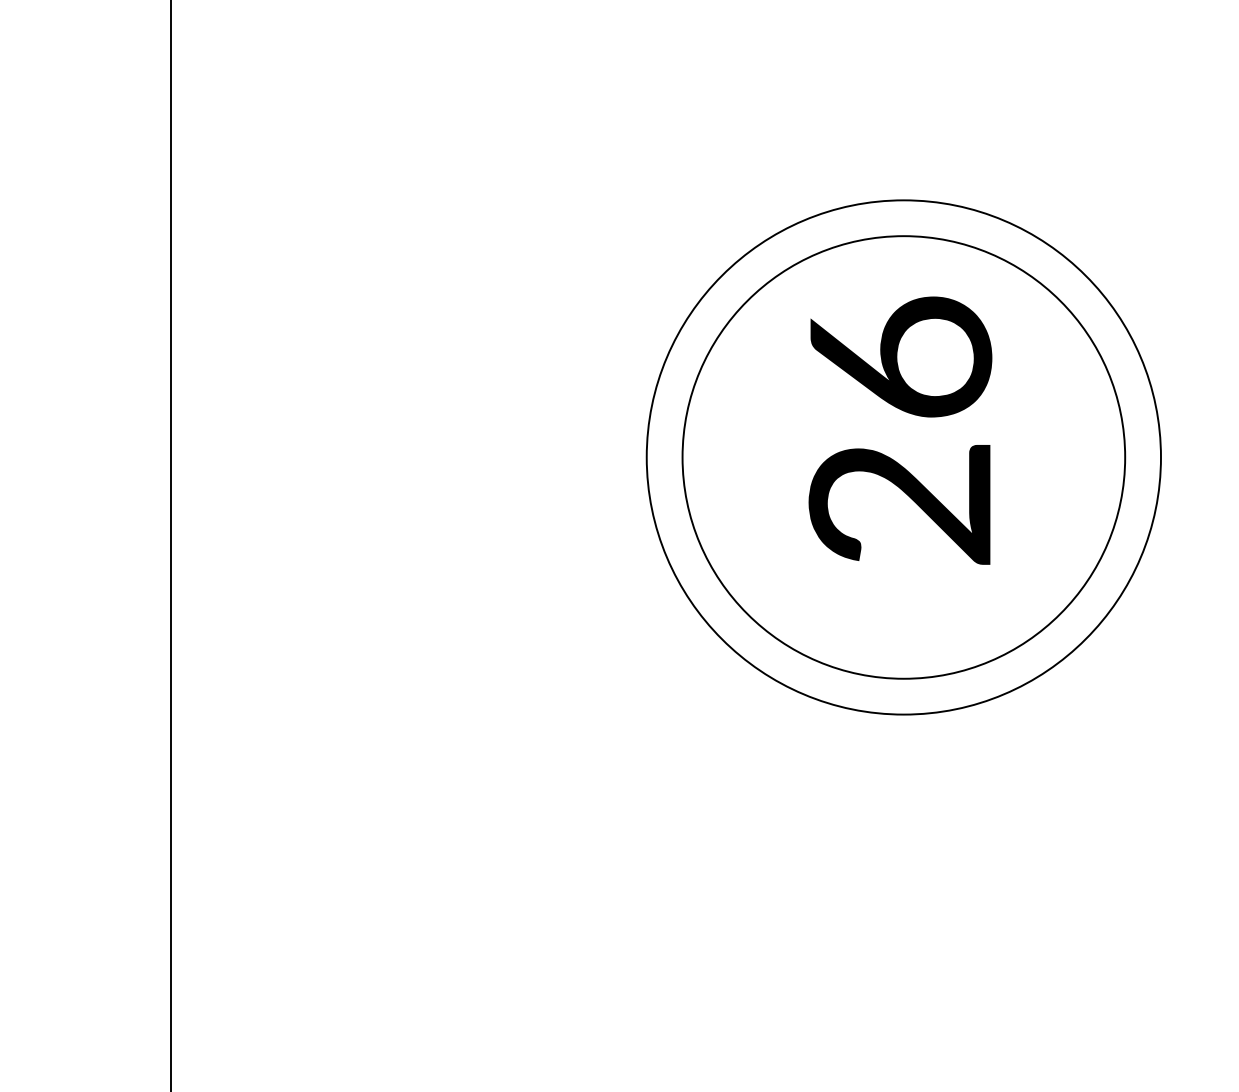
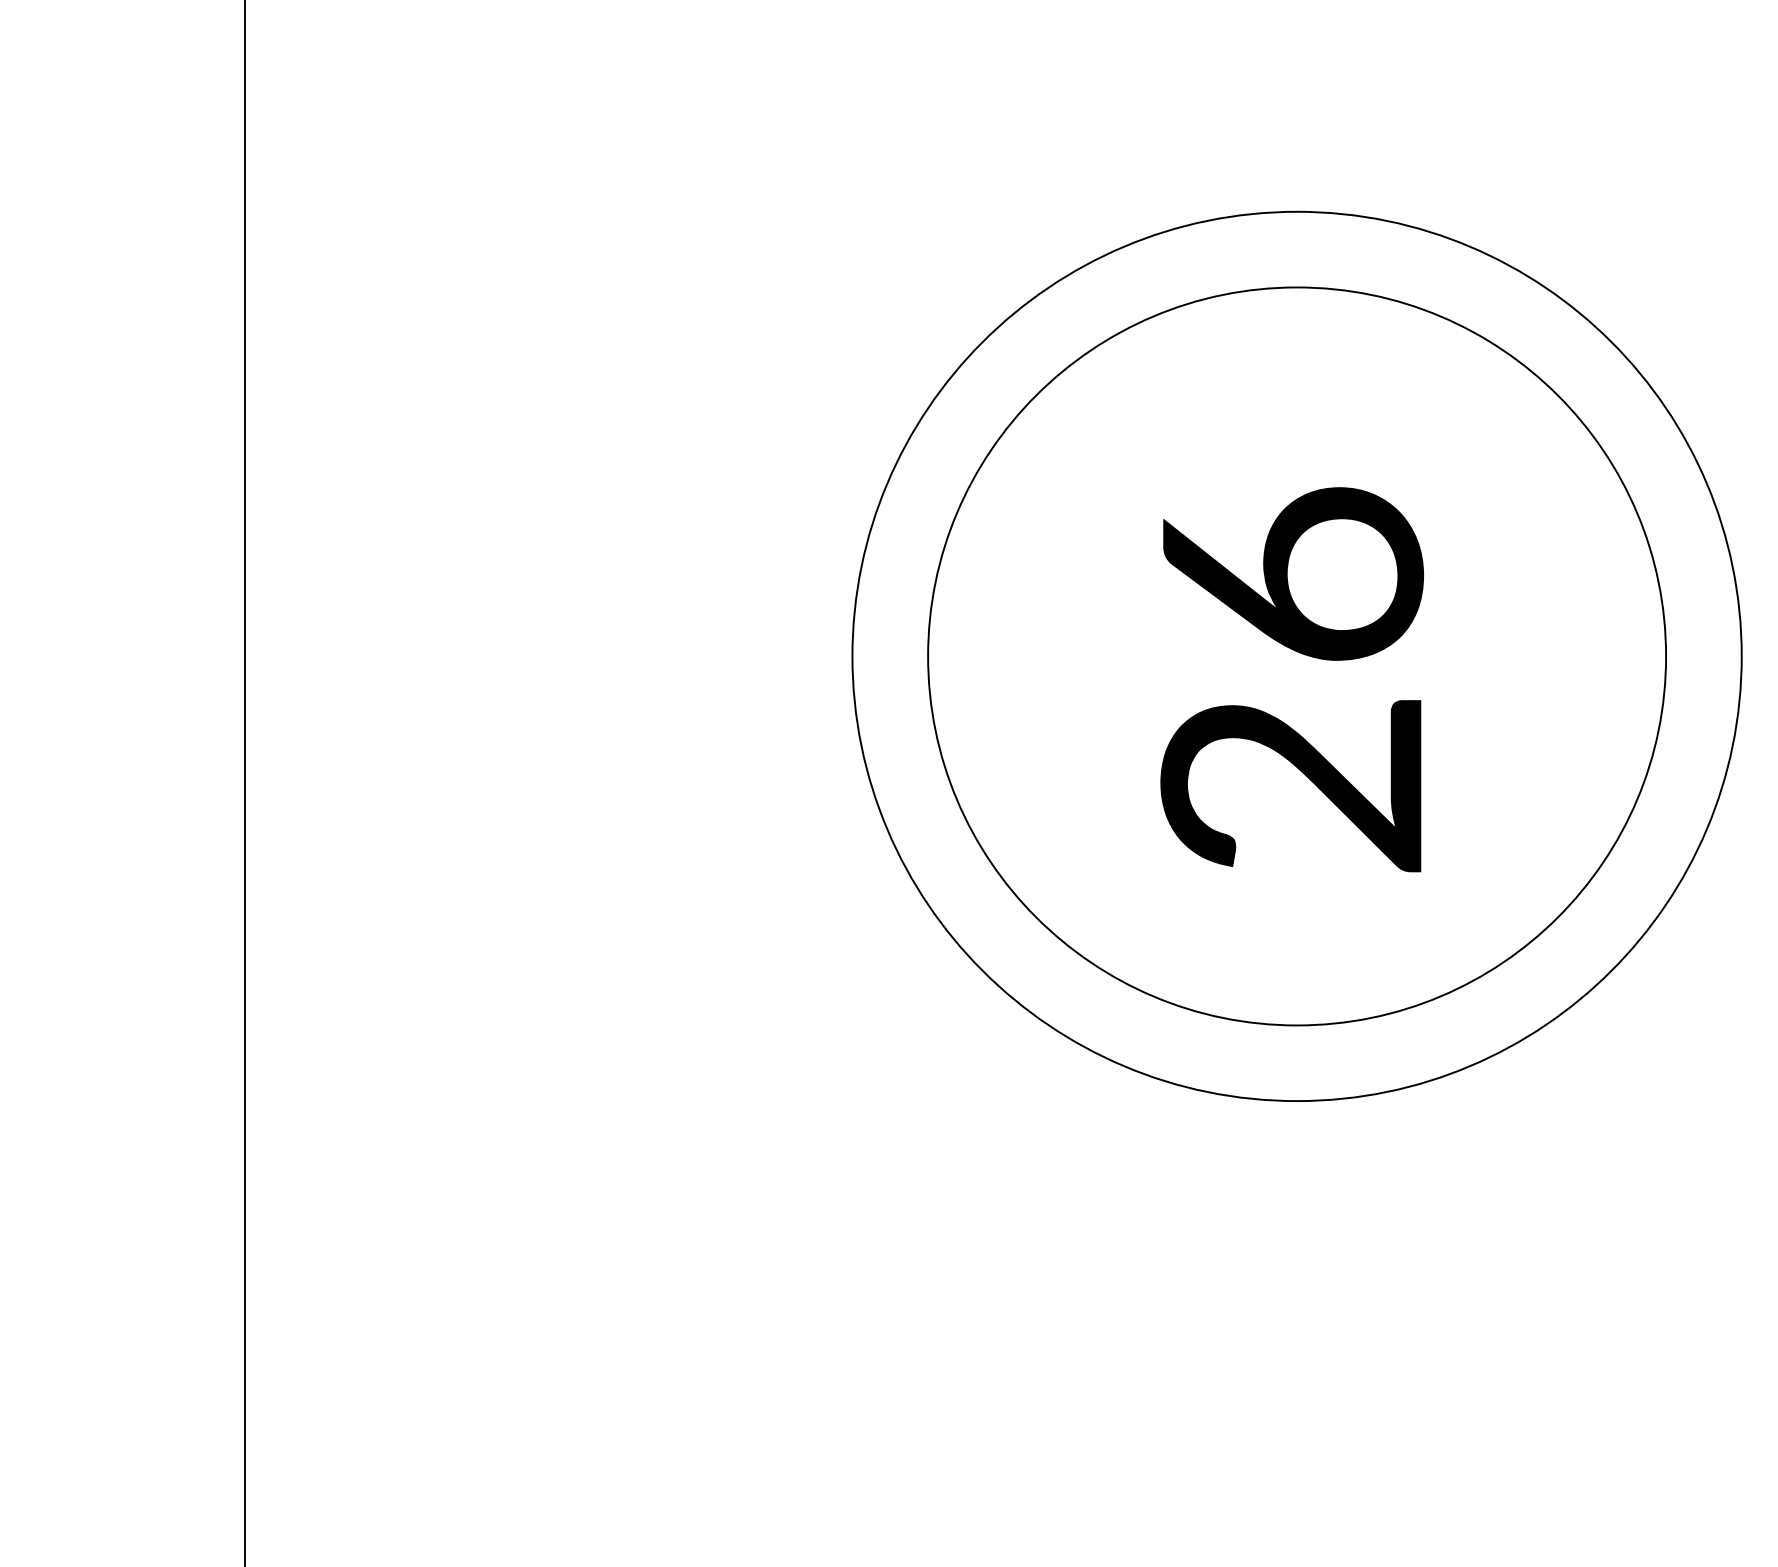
text: (900, 430) -> (1292, 679), moved
circle: (903, 457) -> (1296, 656), size x1.4

